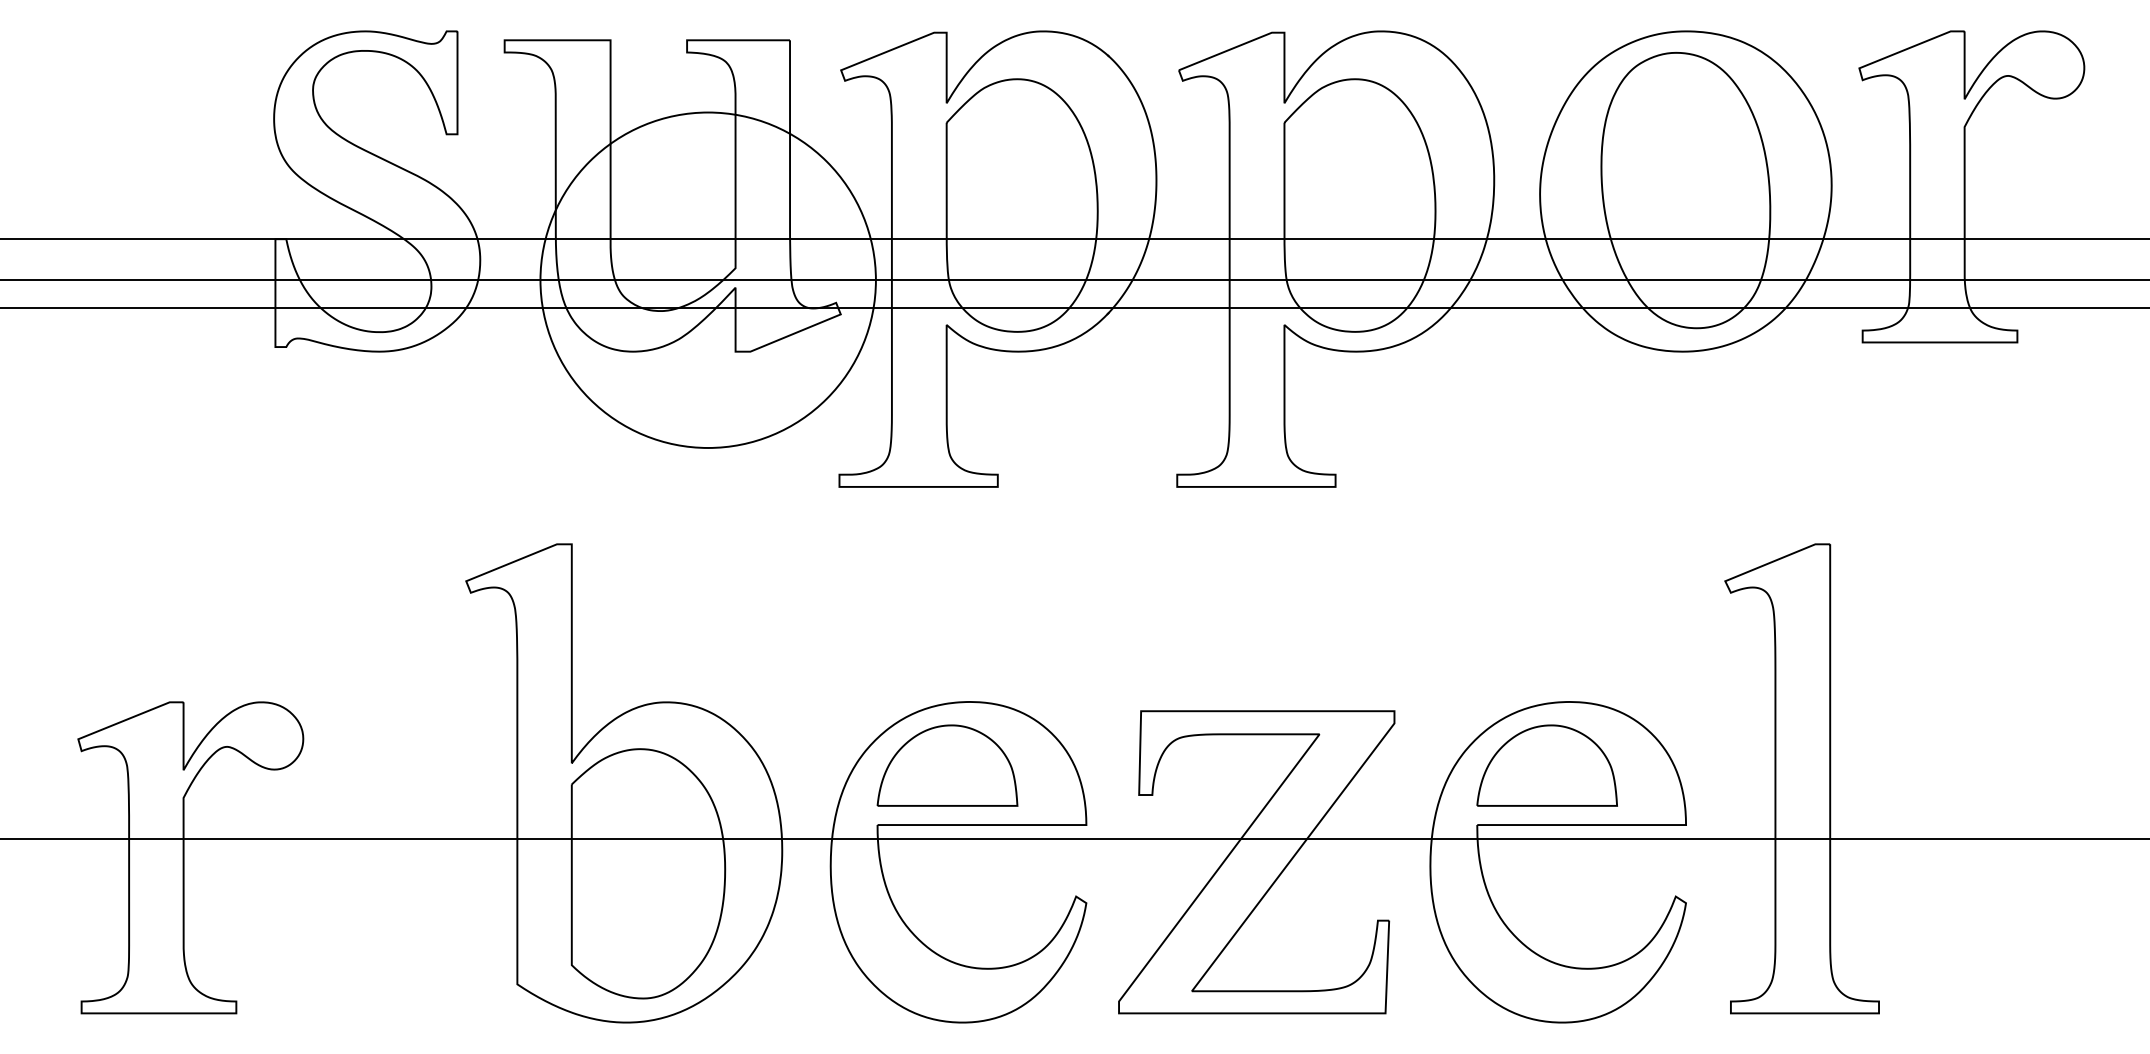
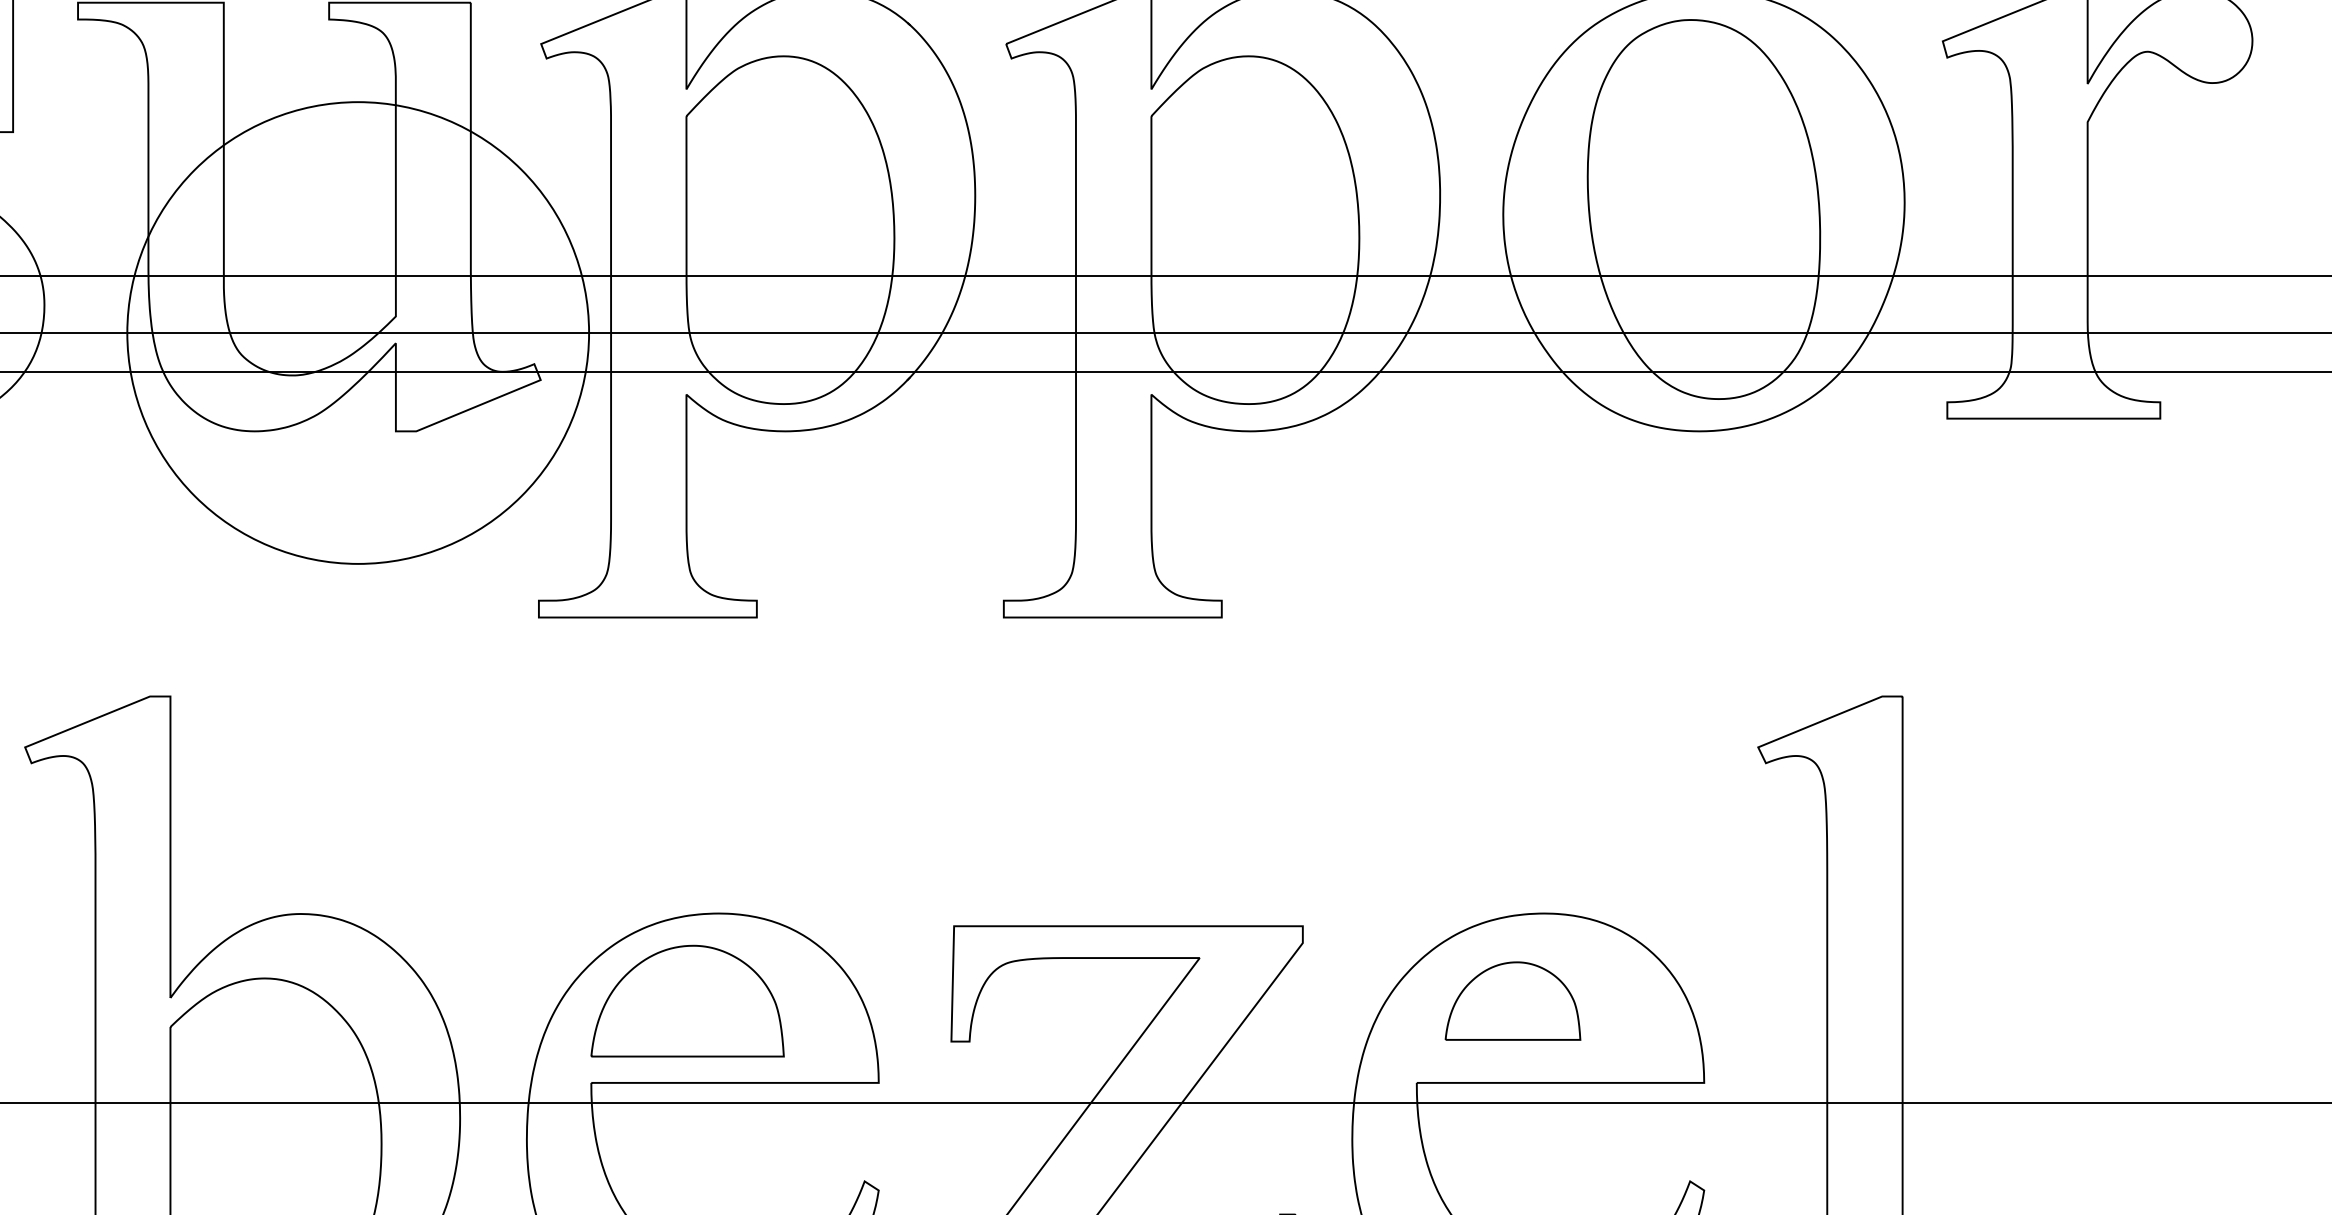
part: (1546, 765) -> (1512, 1000), size x0.7

